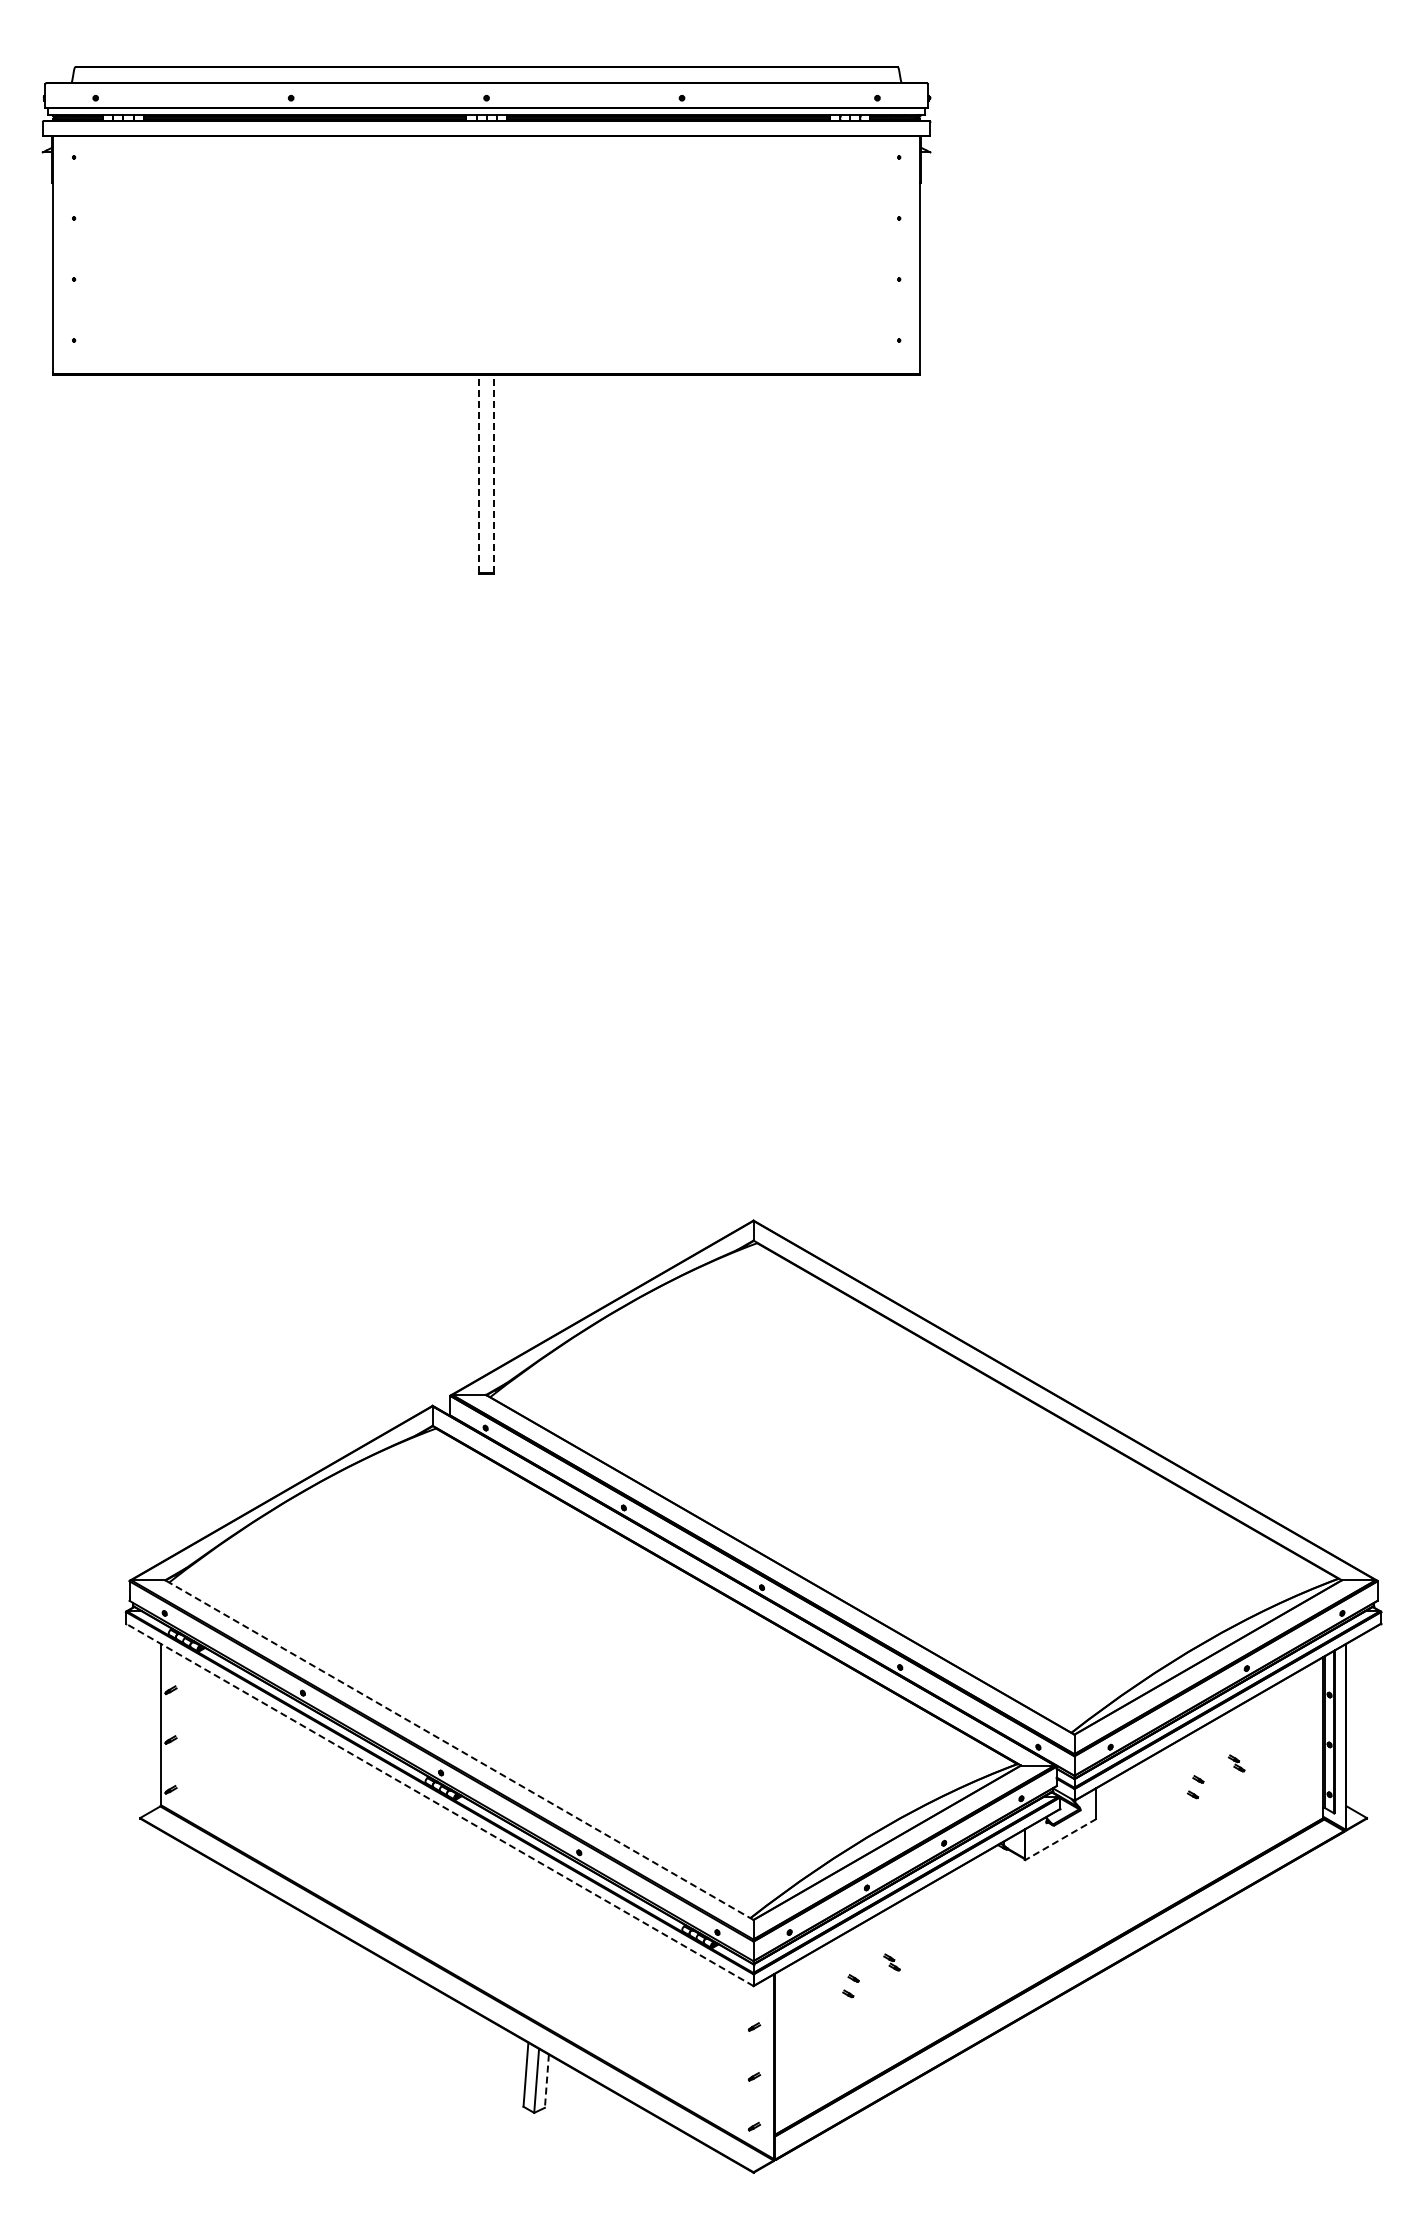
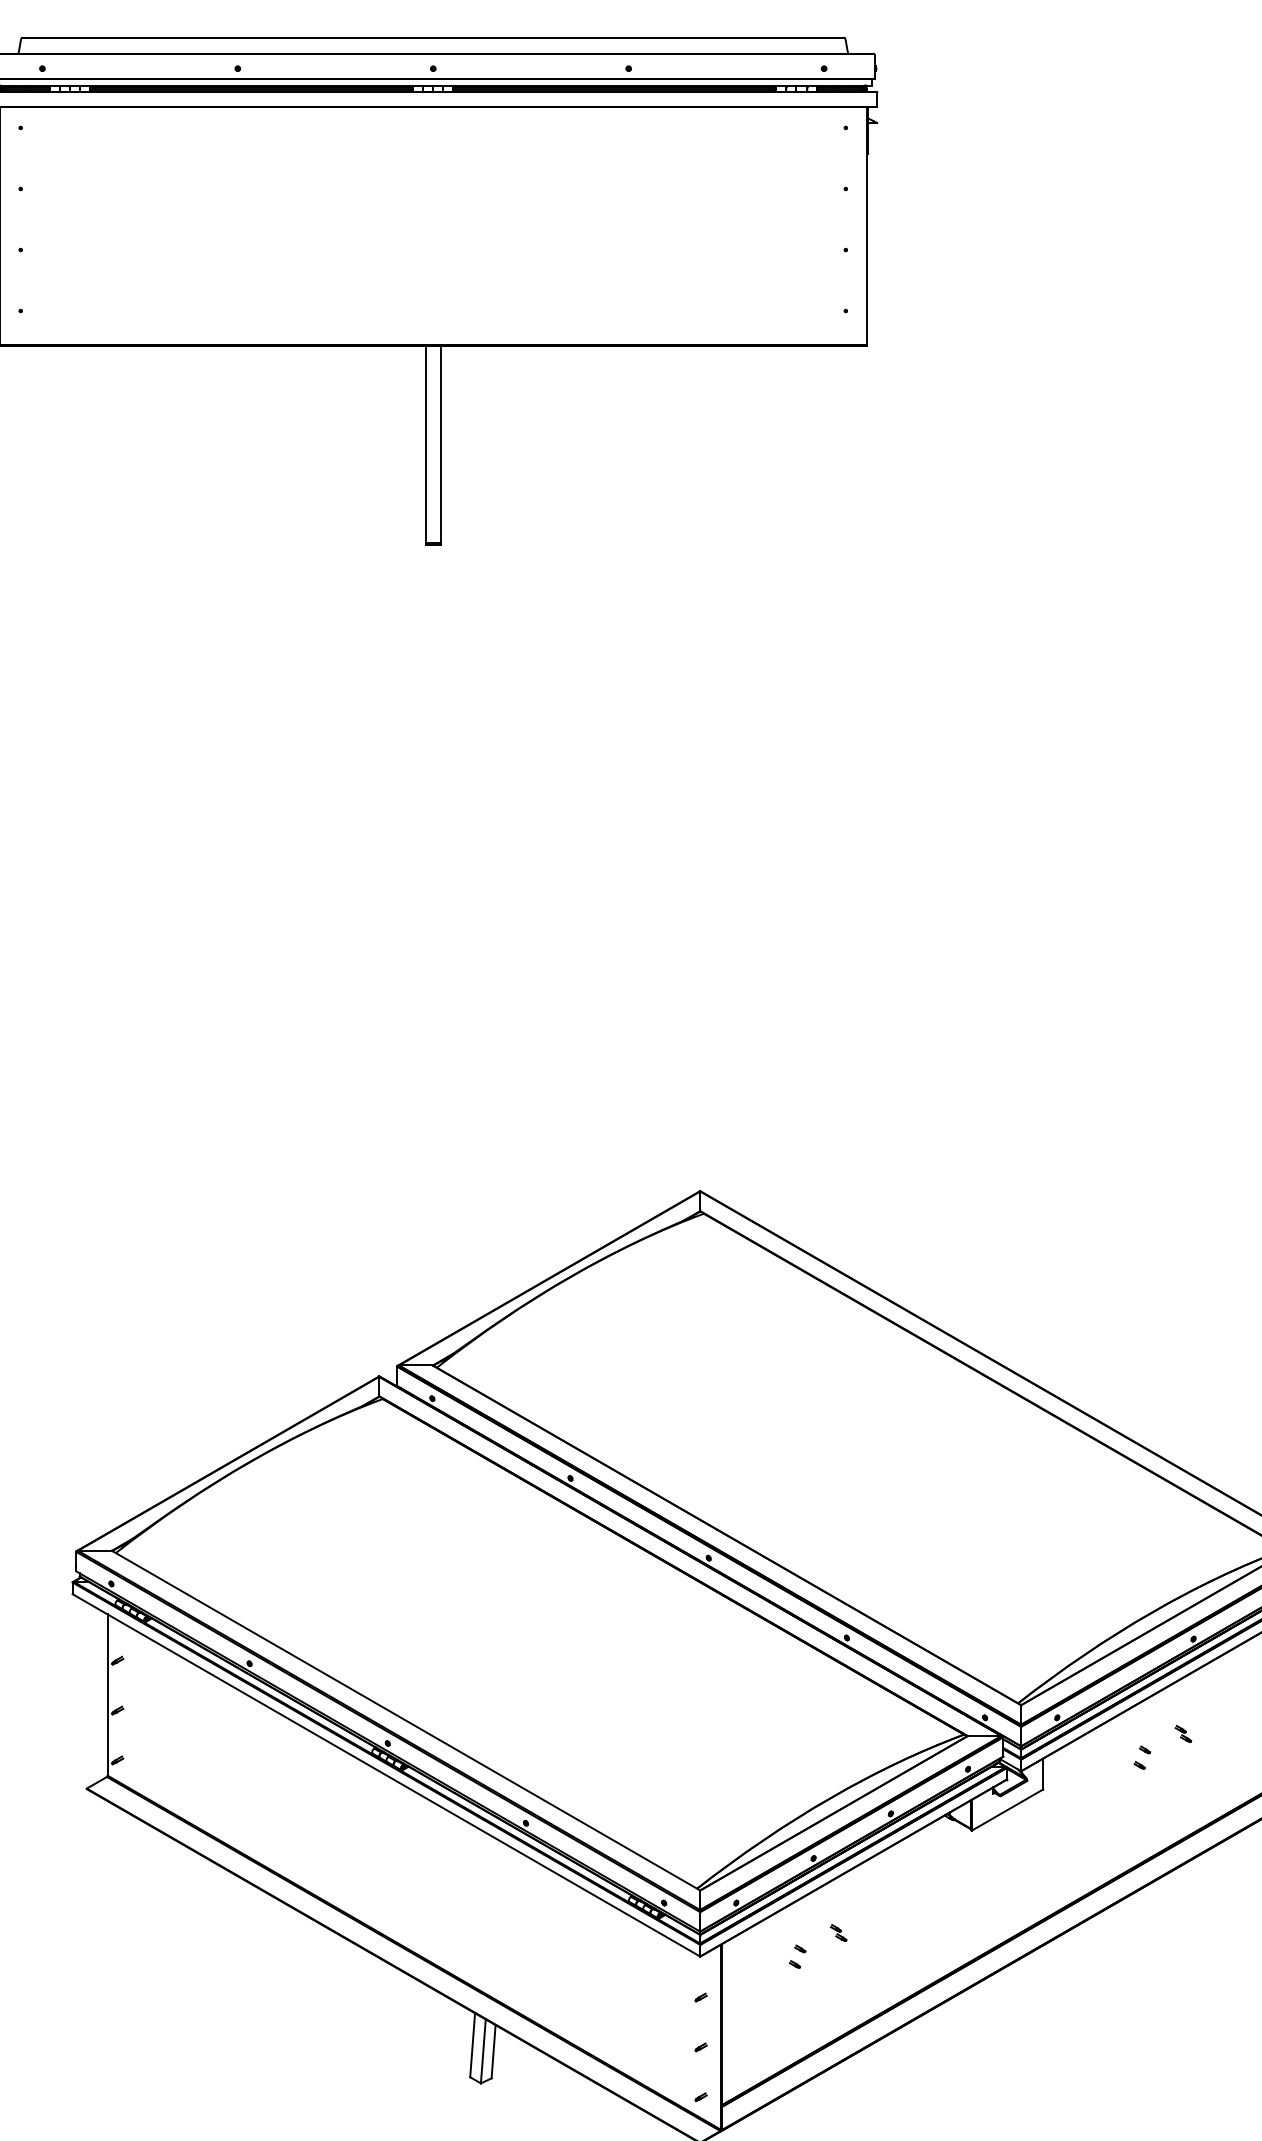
line: (479, 473) -> (426, 444), dashed -> solid
line: (494, 473) -> (441, 444), dashed -> solid
line: (459, 1750) -> (406, 1721), dashed -> solid
line: (439, 1804) -> (386, 1775), dashed -> solid
line: (1060, 1839) -> (1007, 1810), dashed -> solid
line: (546, 2081) -> (493, 2052), dashed -> solid

